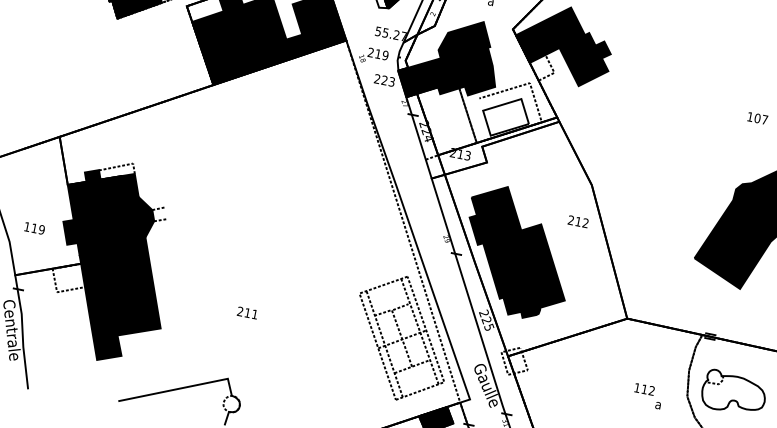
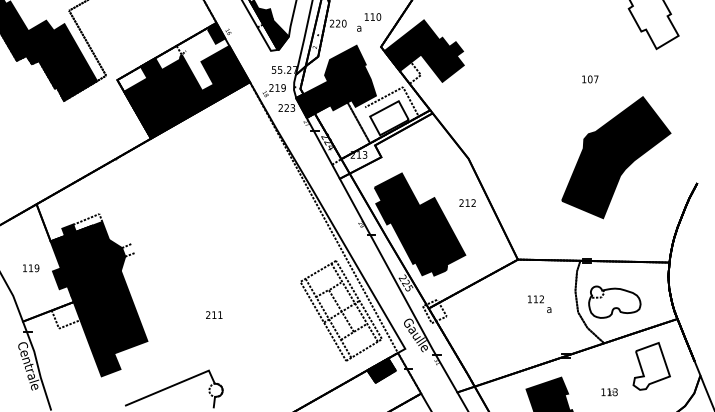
text: (578, 221) -> (467, 202), moved
text: (35, 228) -> (31, 268), moved
text: (647, 395) -> (539, 303), moved

